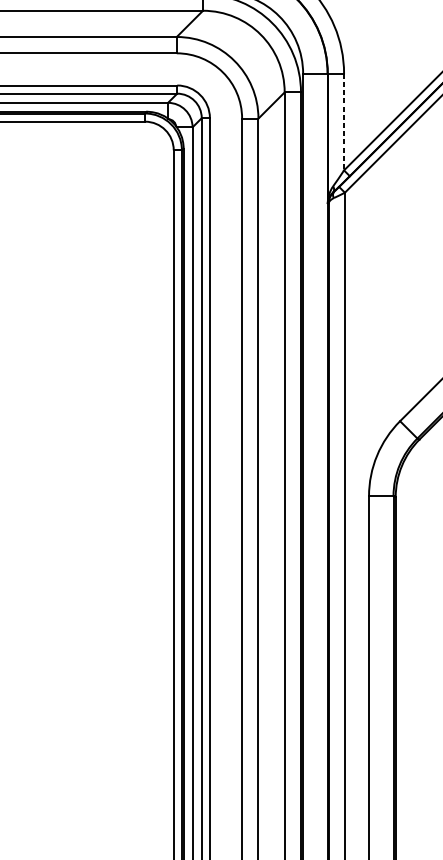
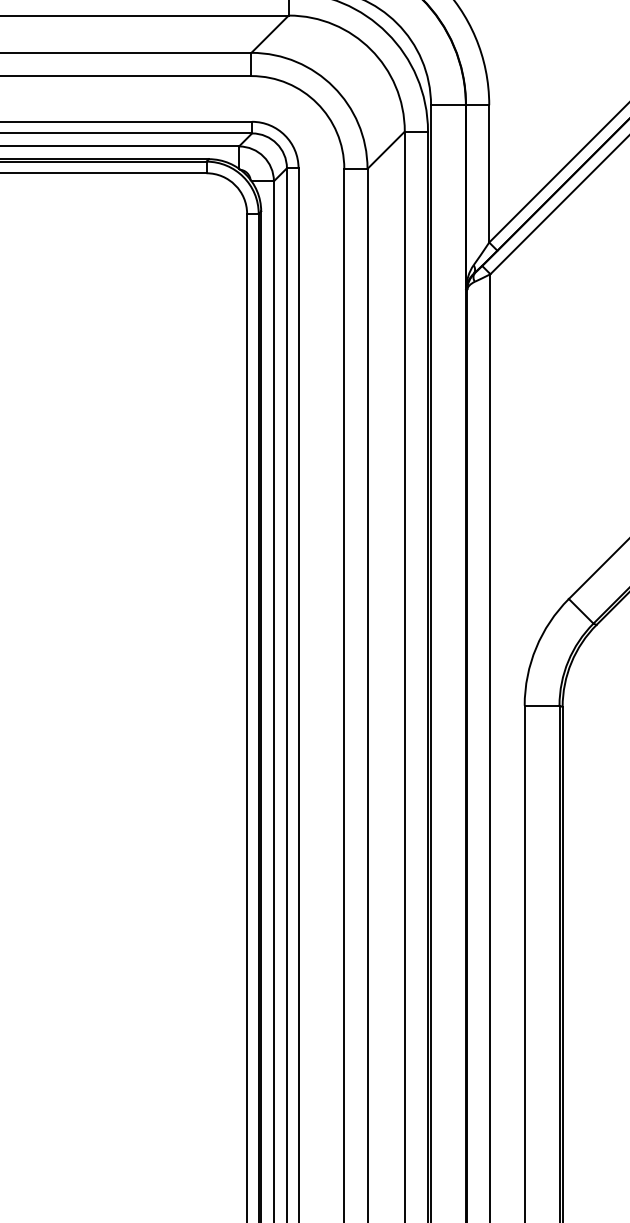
line: (344, 121) -> (489, 173), dashed -> solid

